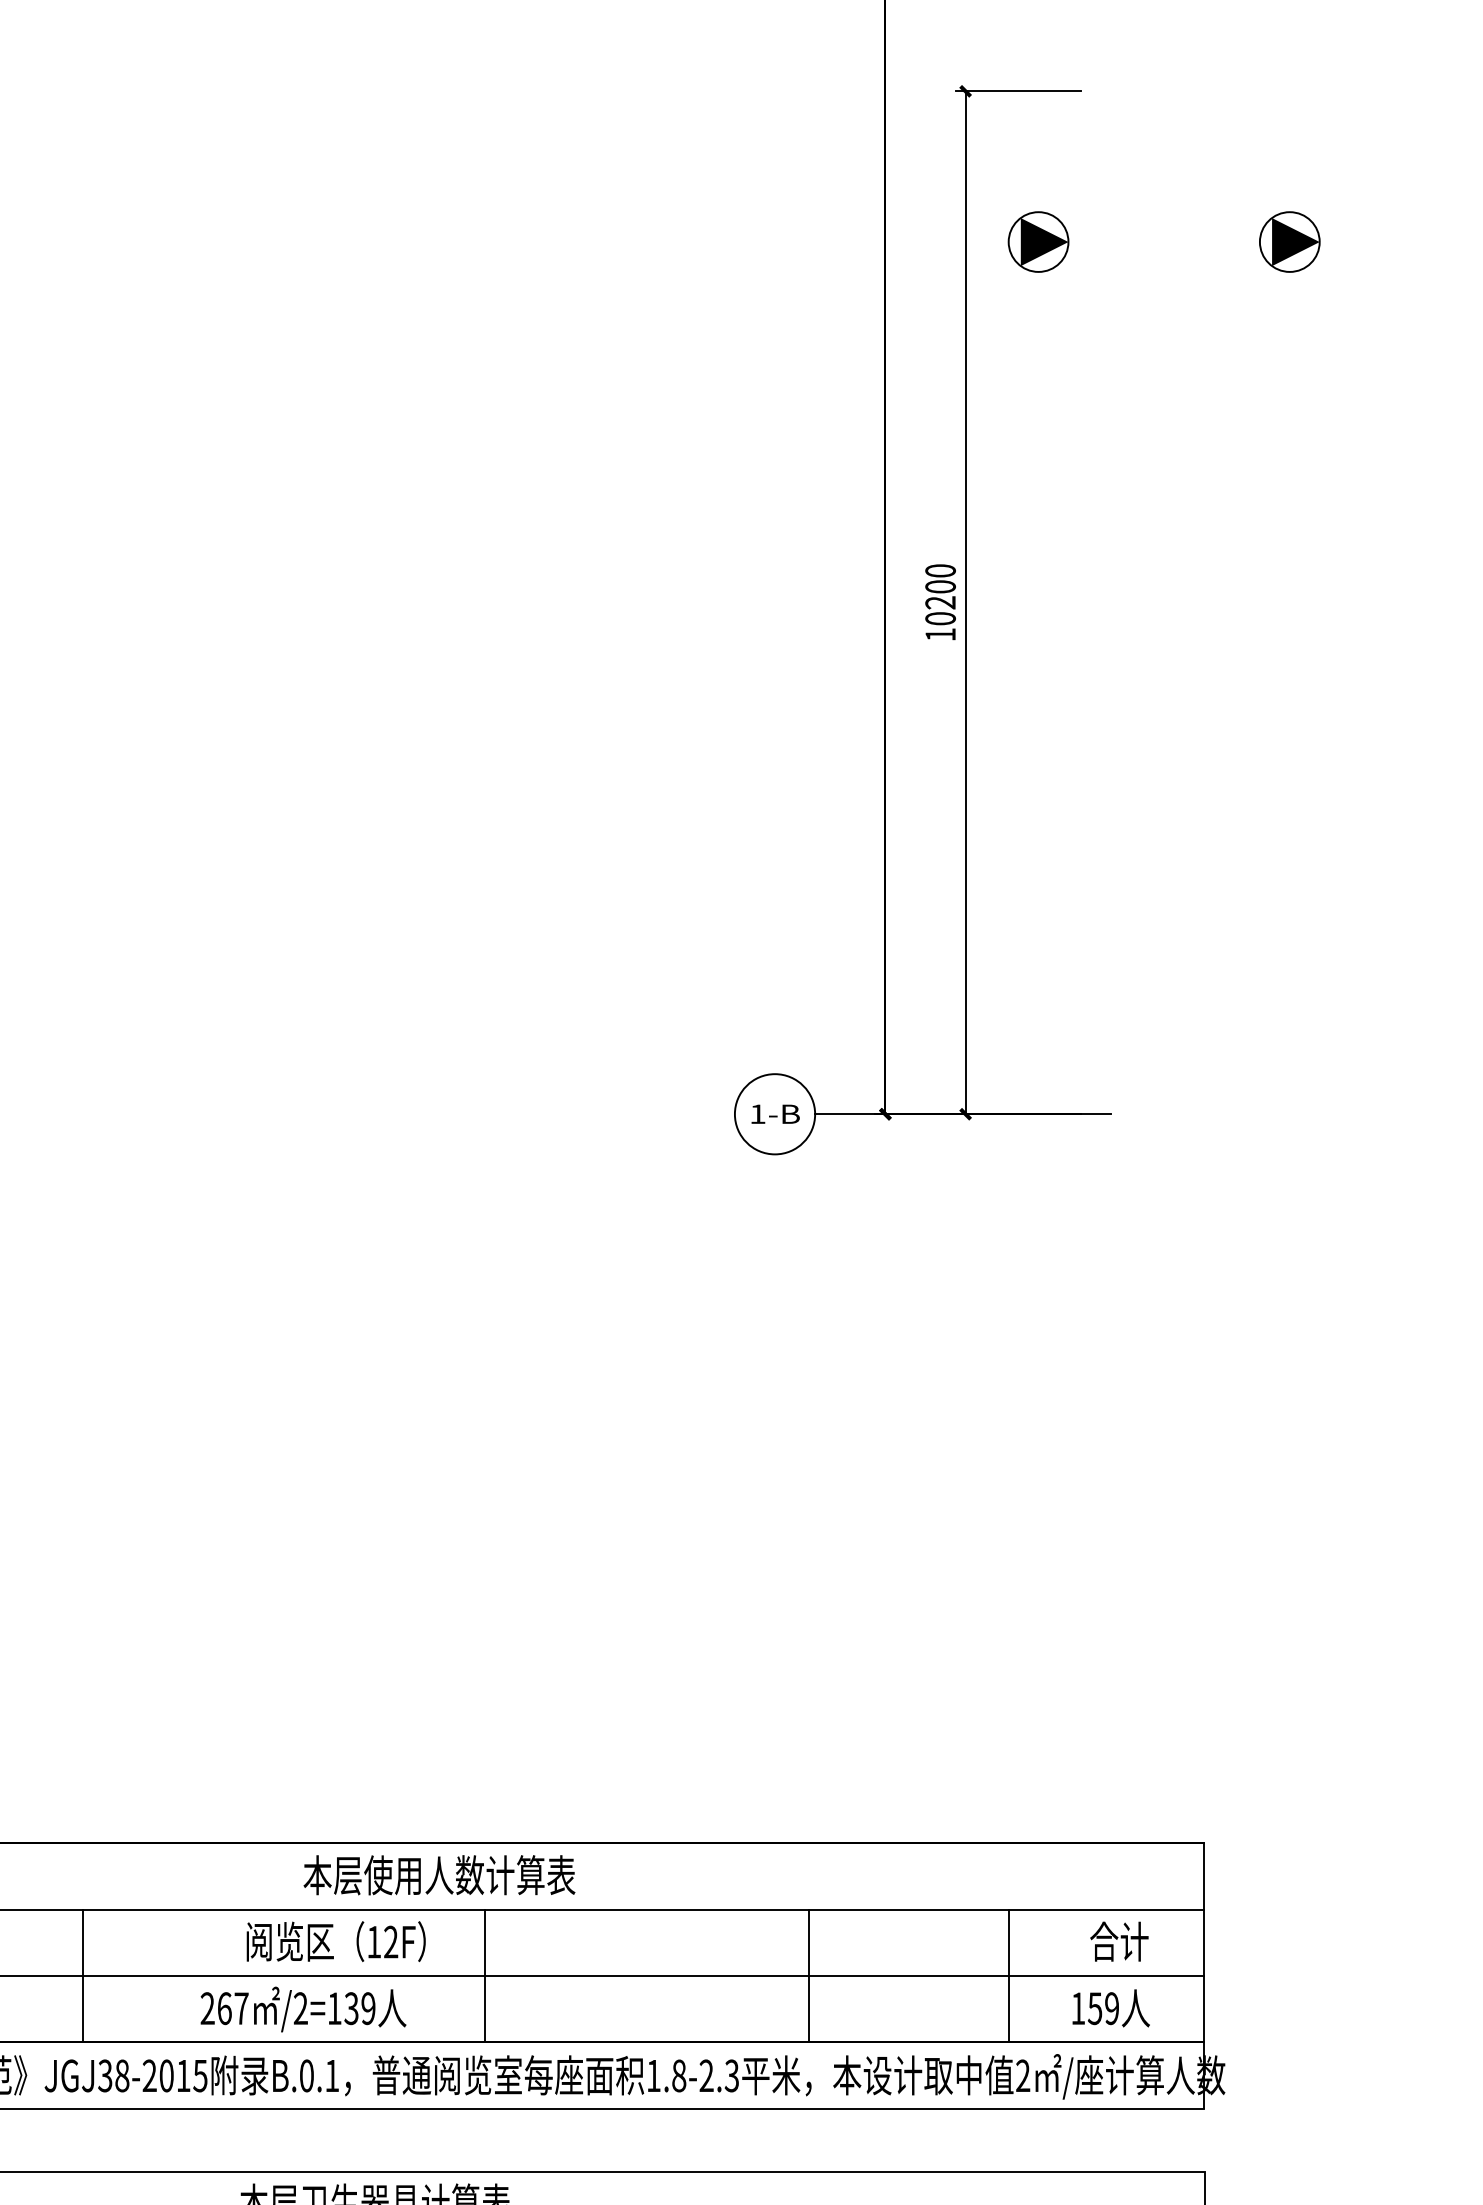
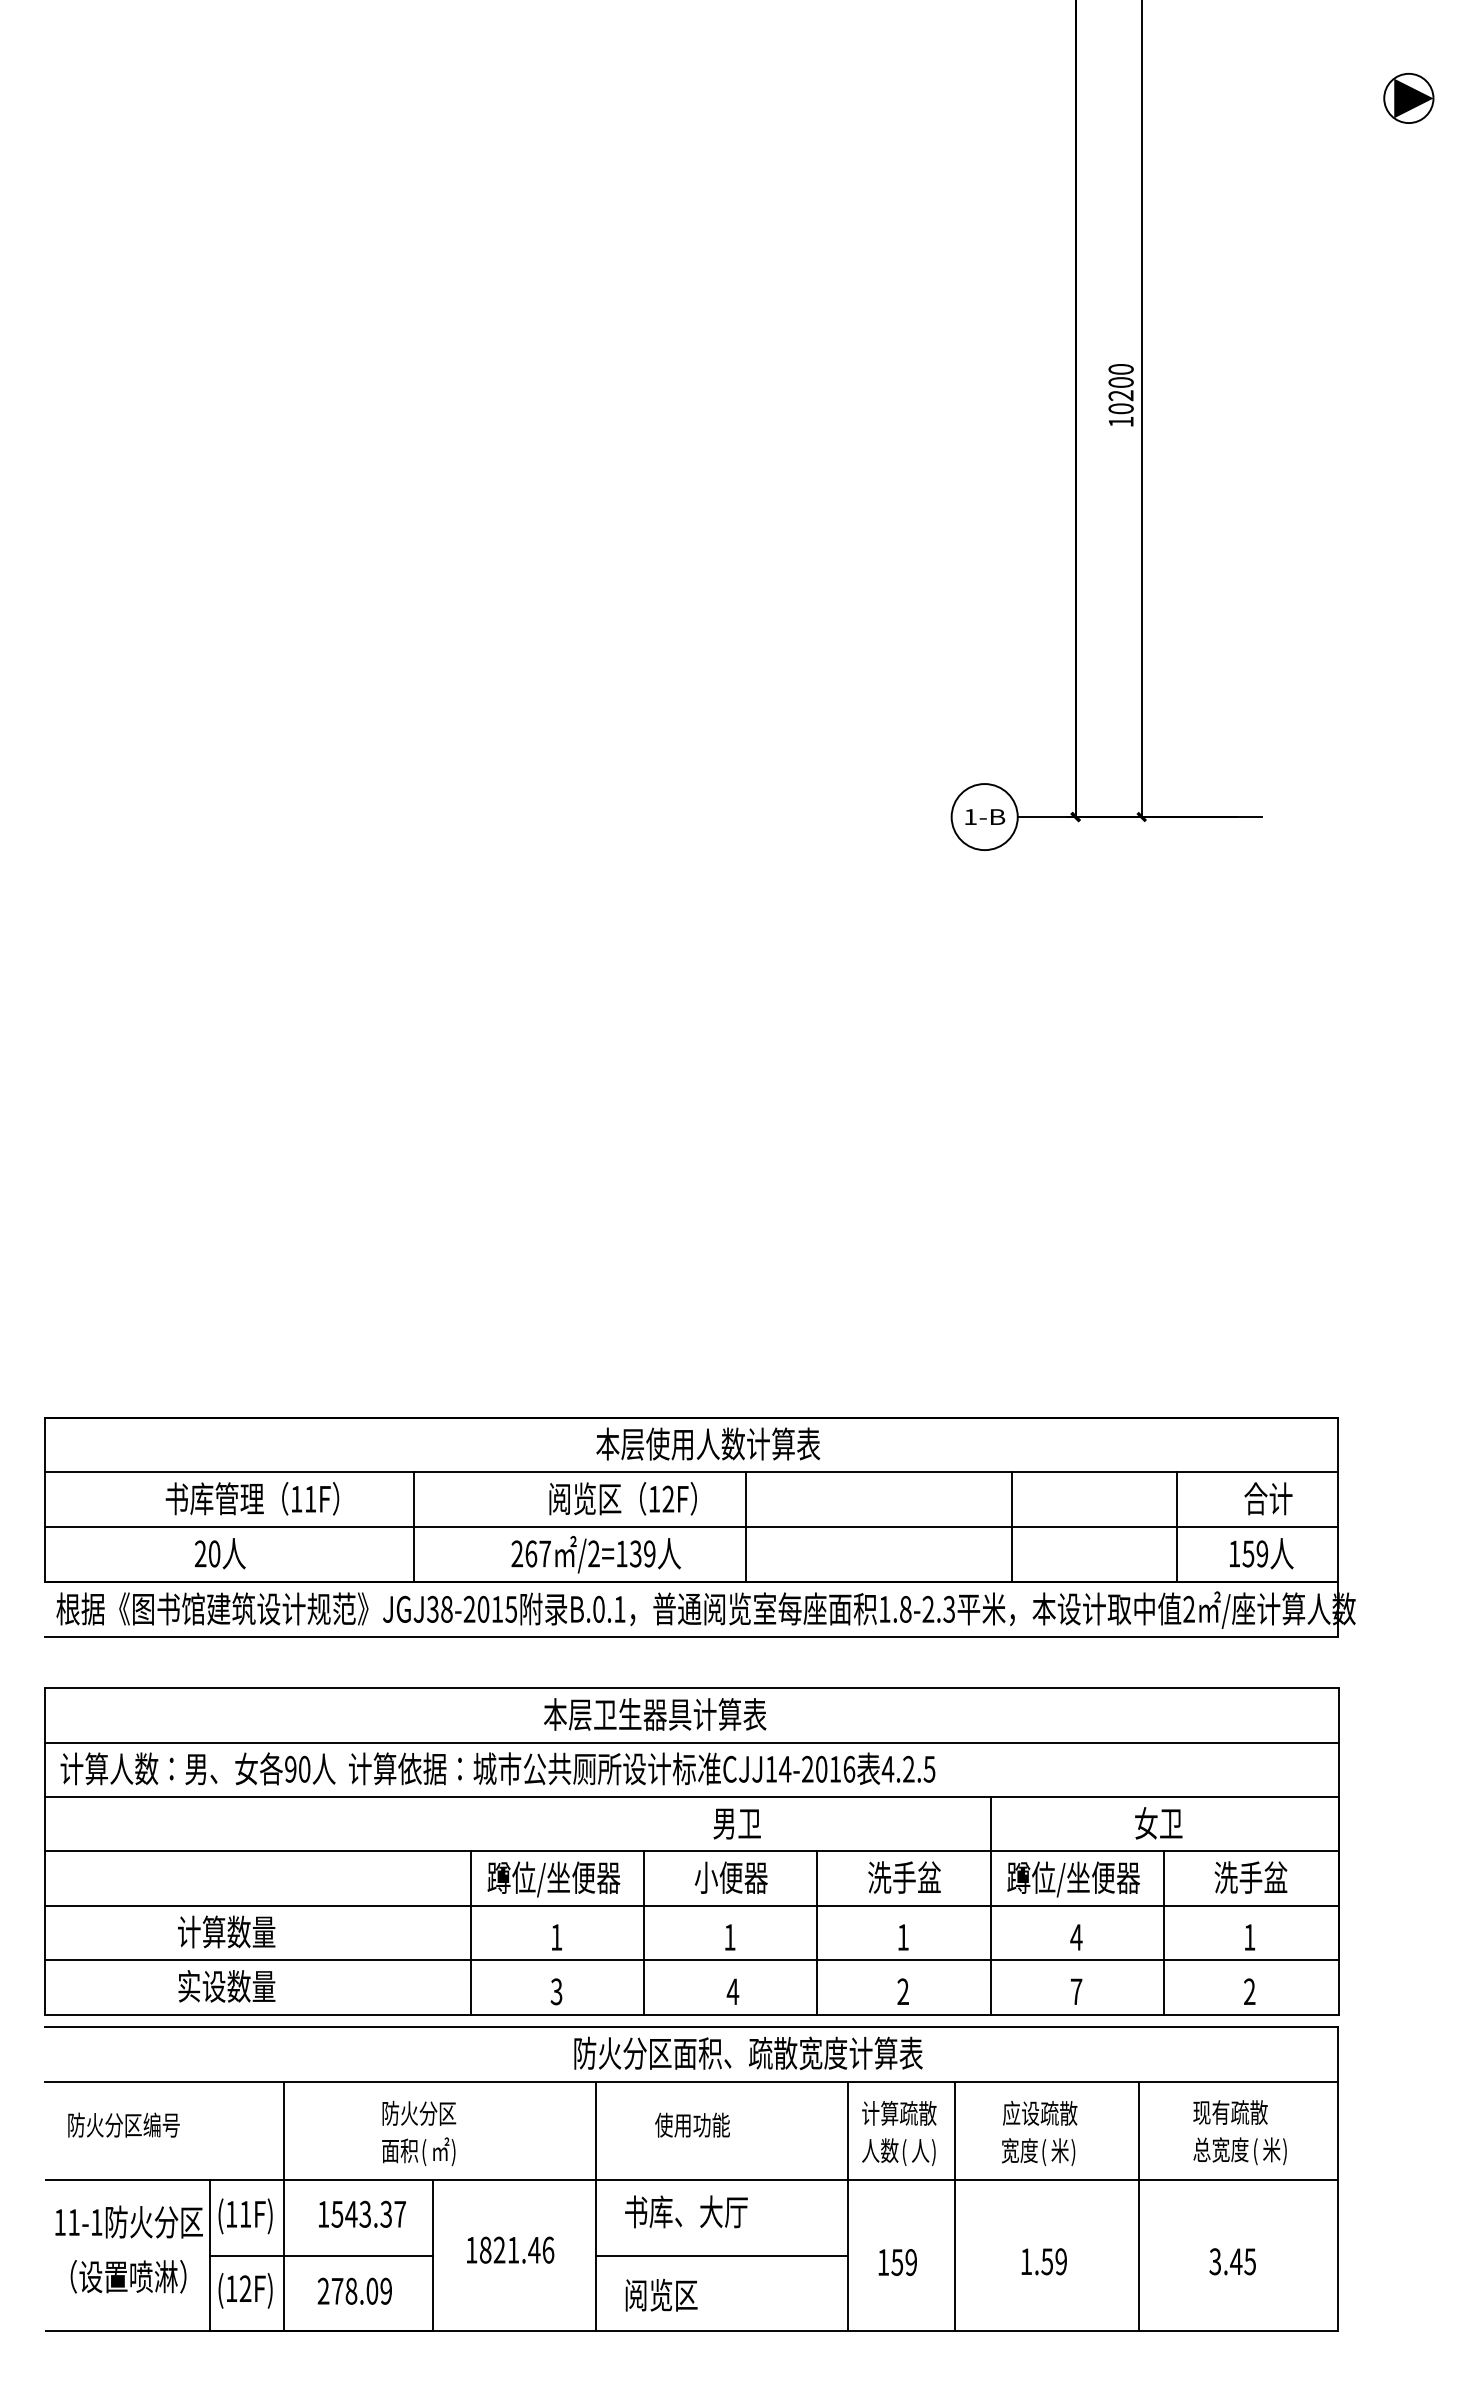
part: (1038, 242) -> (1201, 98), removed

